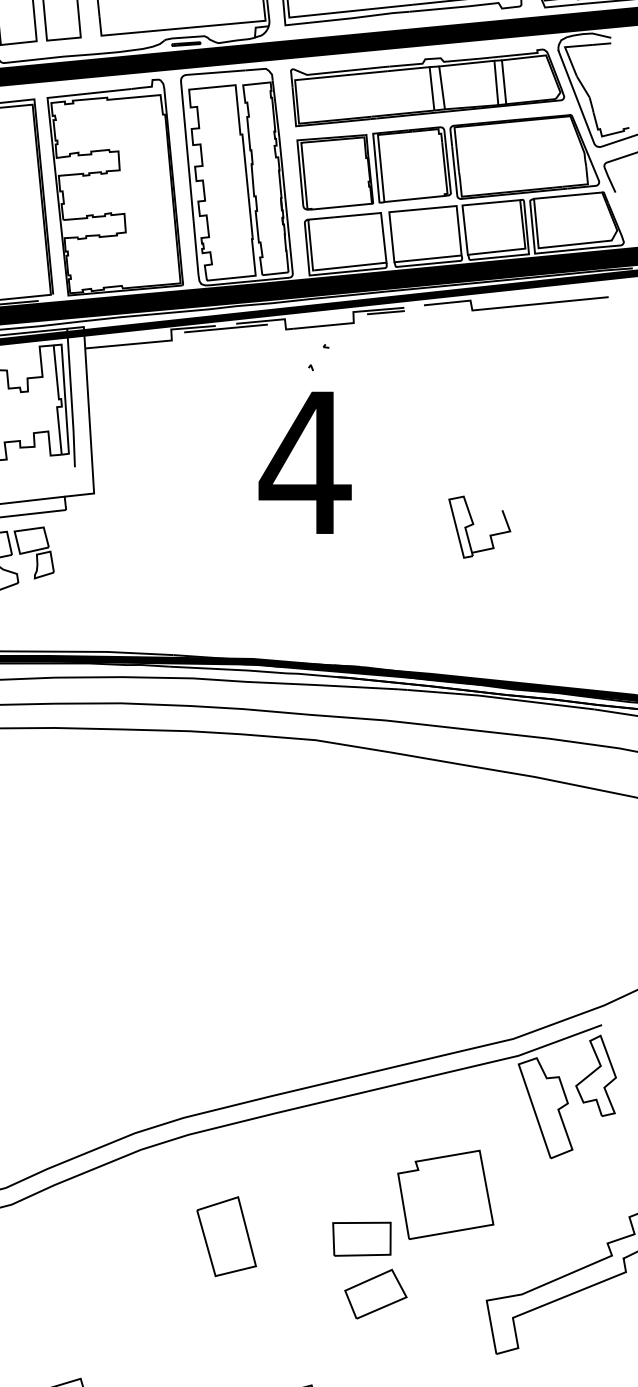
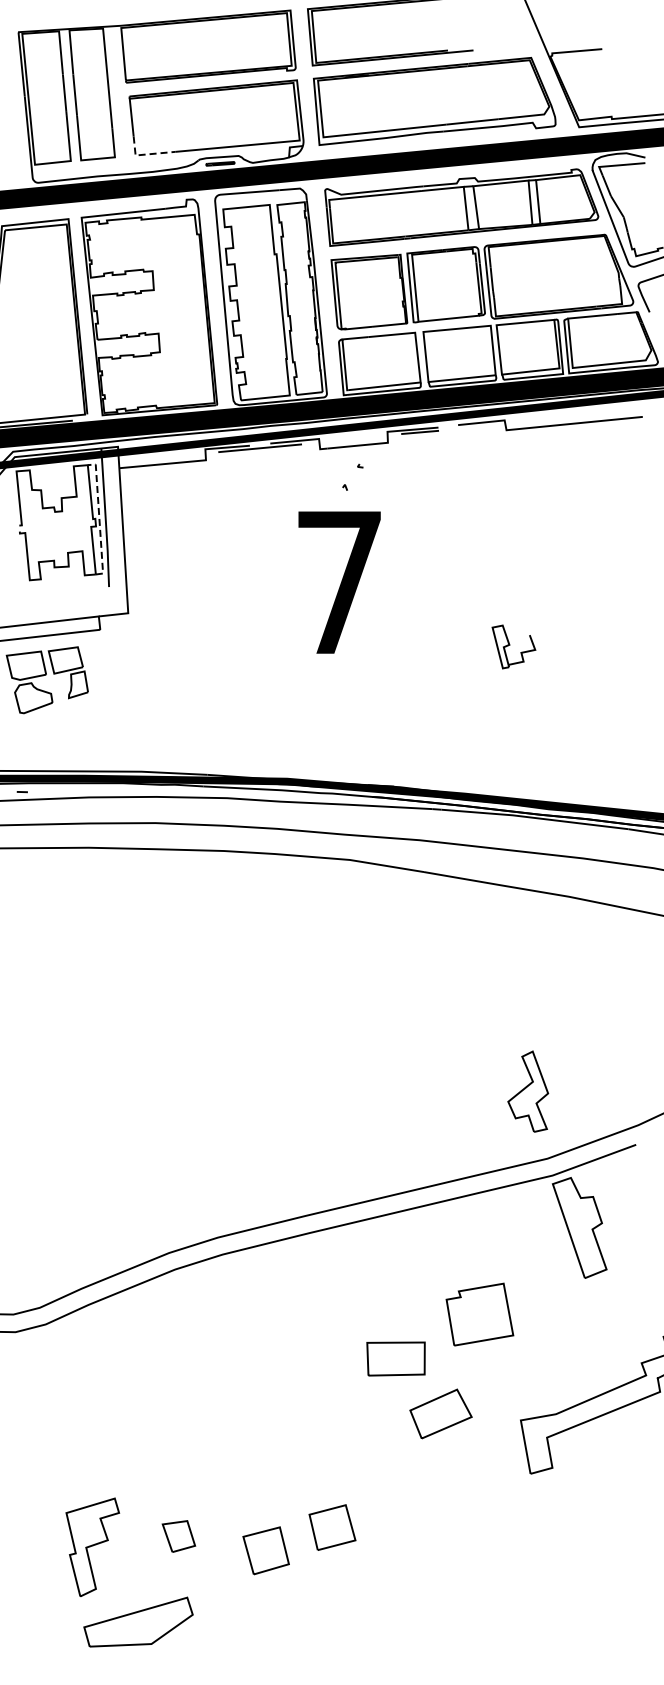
line: (111, 34) -> (145, 154), solid -> dashed
line: (65, 398) -> (99, 518), solid -> dashed
text: (304, 462) -> (338, 582), 4 -> 7
part: (479, 526) -> (513, 646), size x0.7
part: (596, 1075) -> (528, 1091), moved
part: (445, 1194) -> (479, 1314), size x0.7
part: (226, 1236) -> (260, 1356), removed
part: (375, 1293) -> (440, 1413), moved

